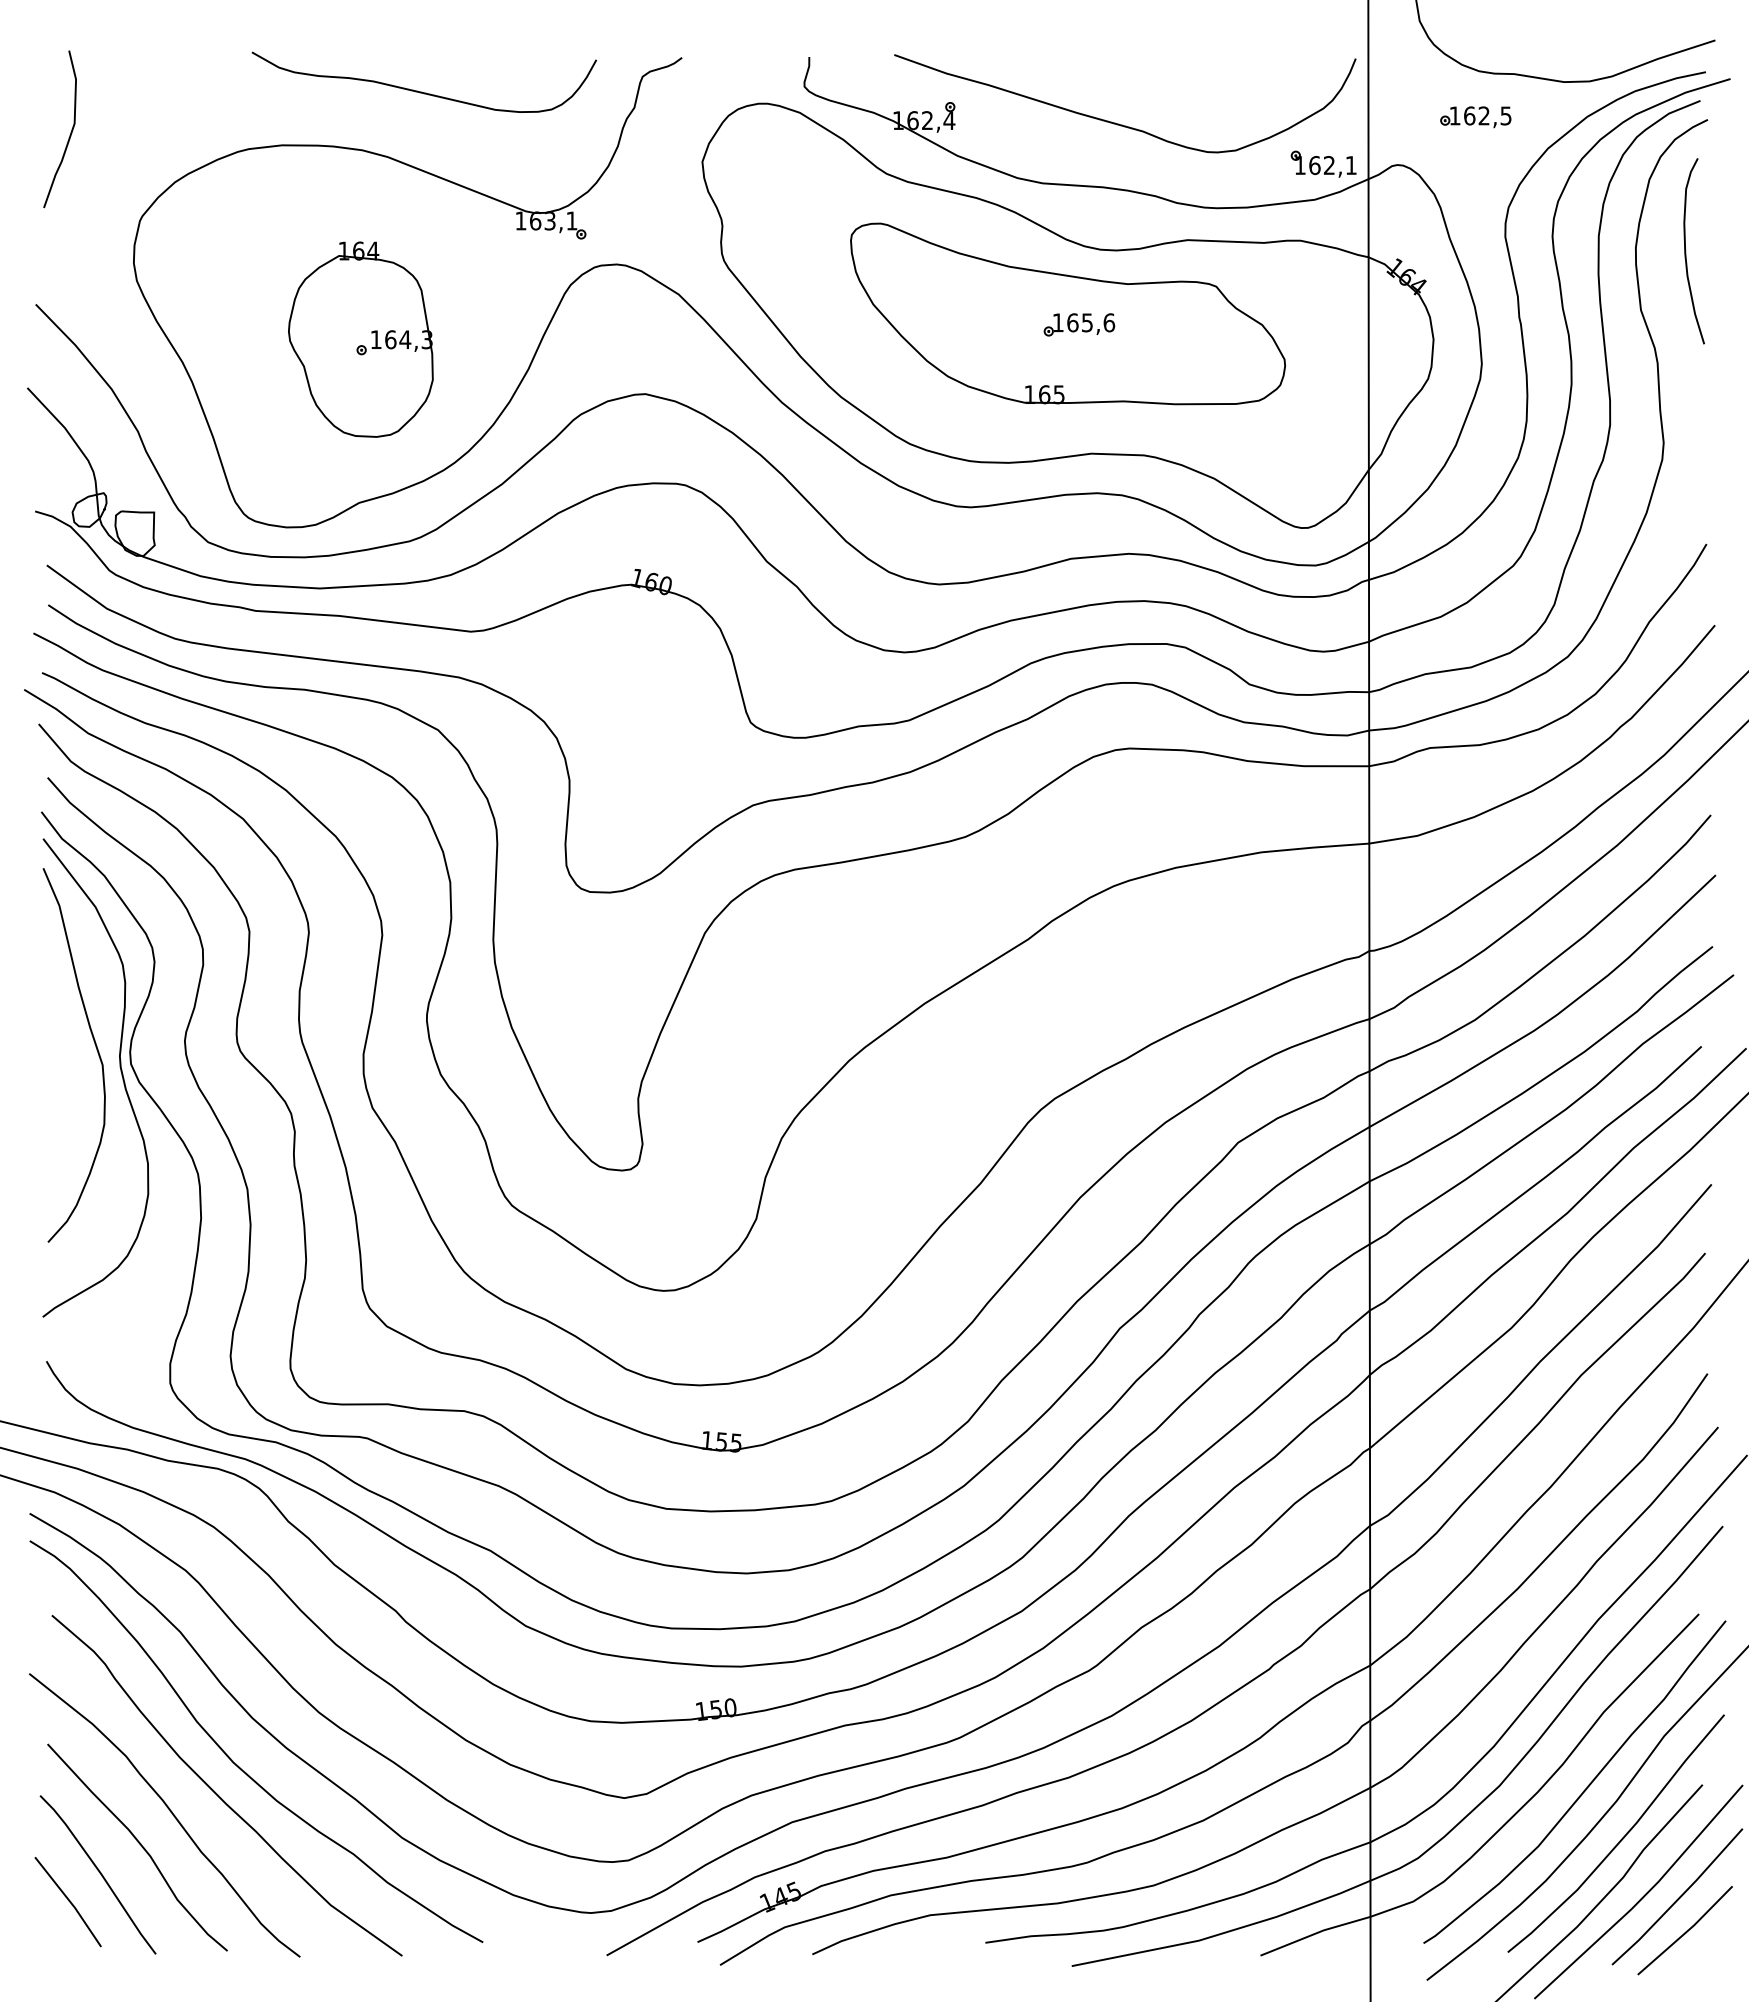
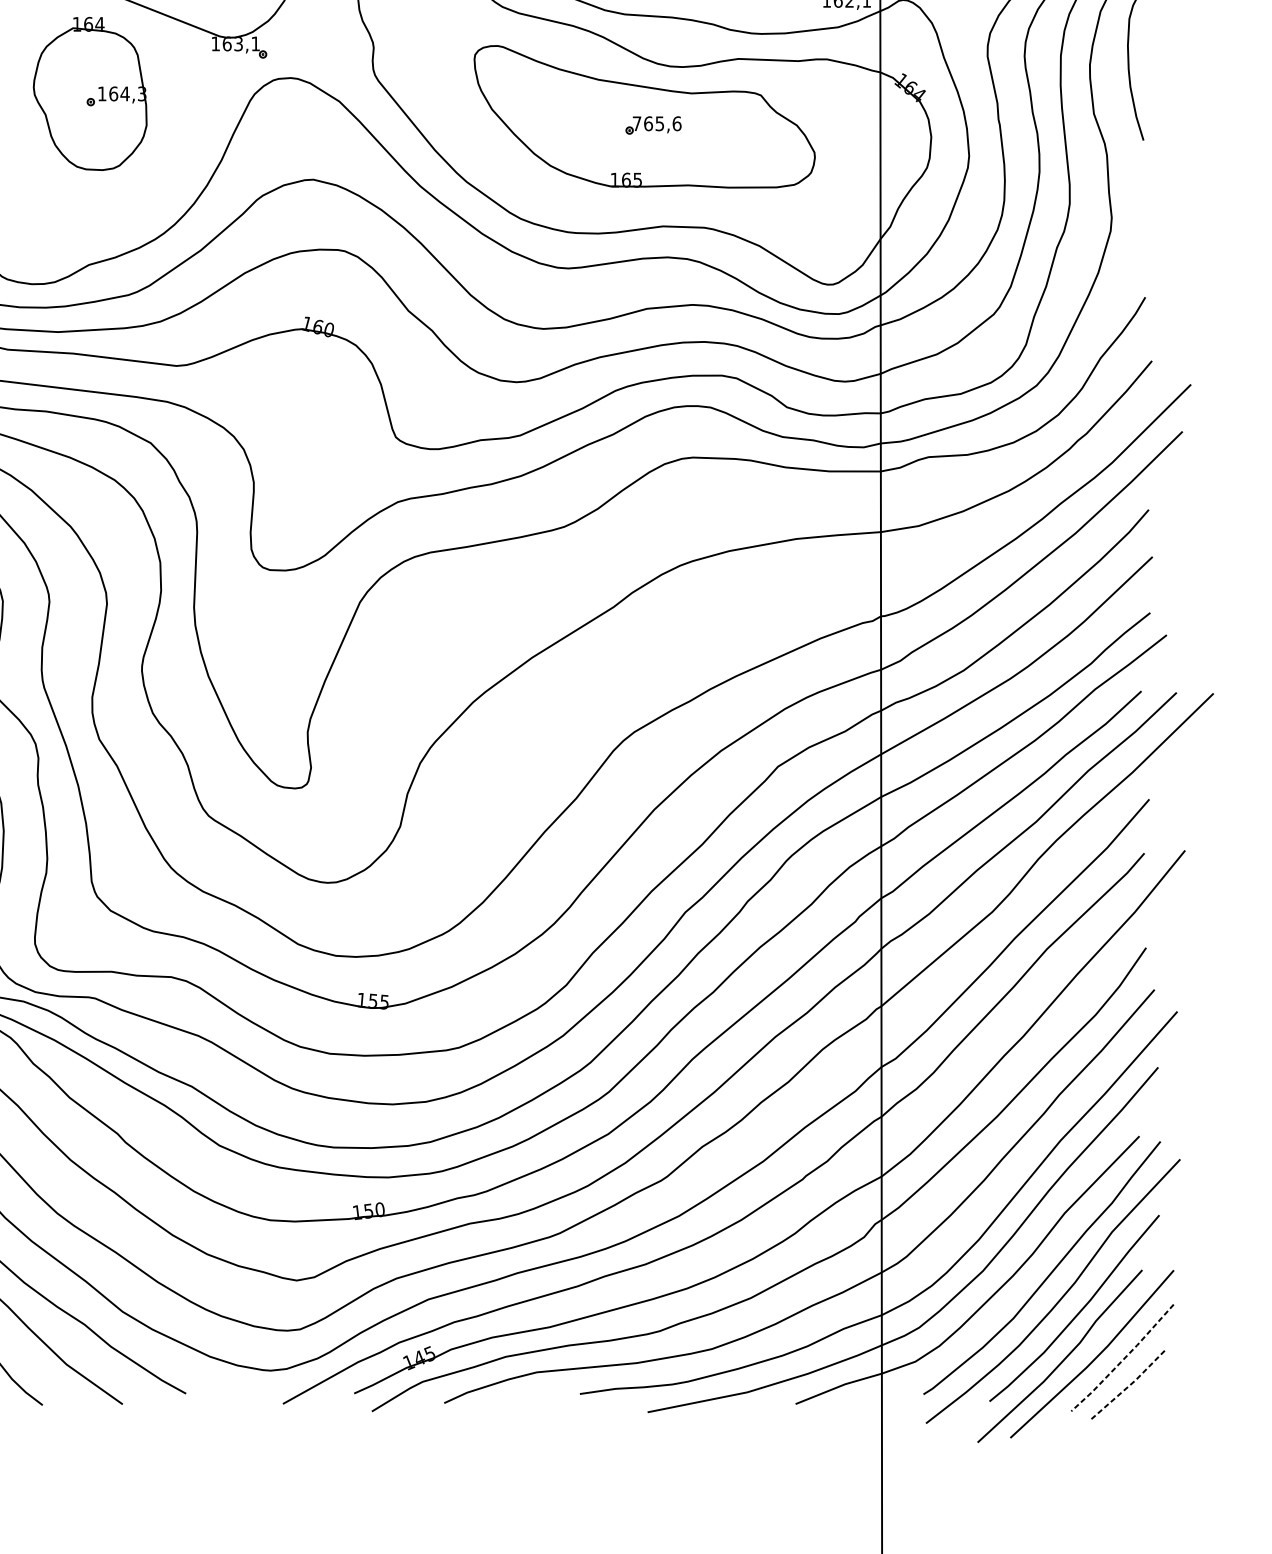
text: (1058, 322) -> (637, 123), 165,6 -> 765,6
part: (360, 339) -> (89, 93), moved
line: (1679, 1898) -> (1124, 1359), solid -> dashed
line: (1687, 1931) -> (1130, 1385), solid -> dashed

